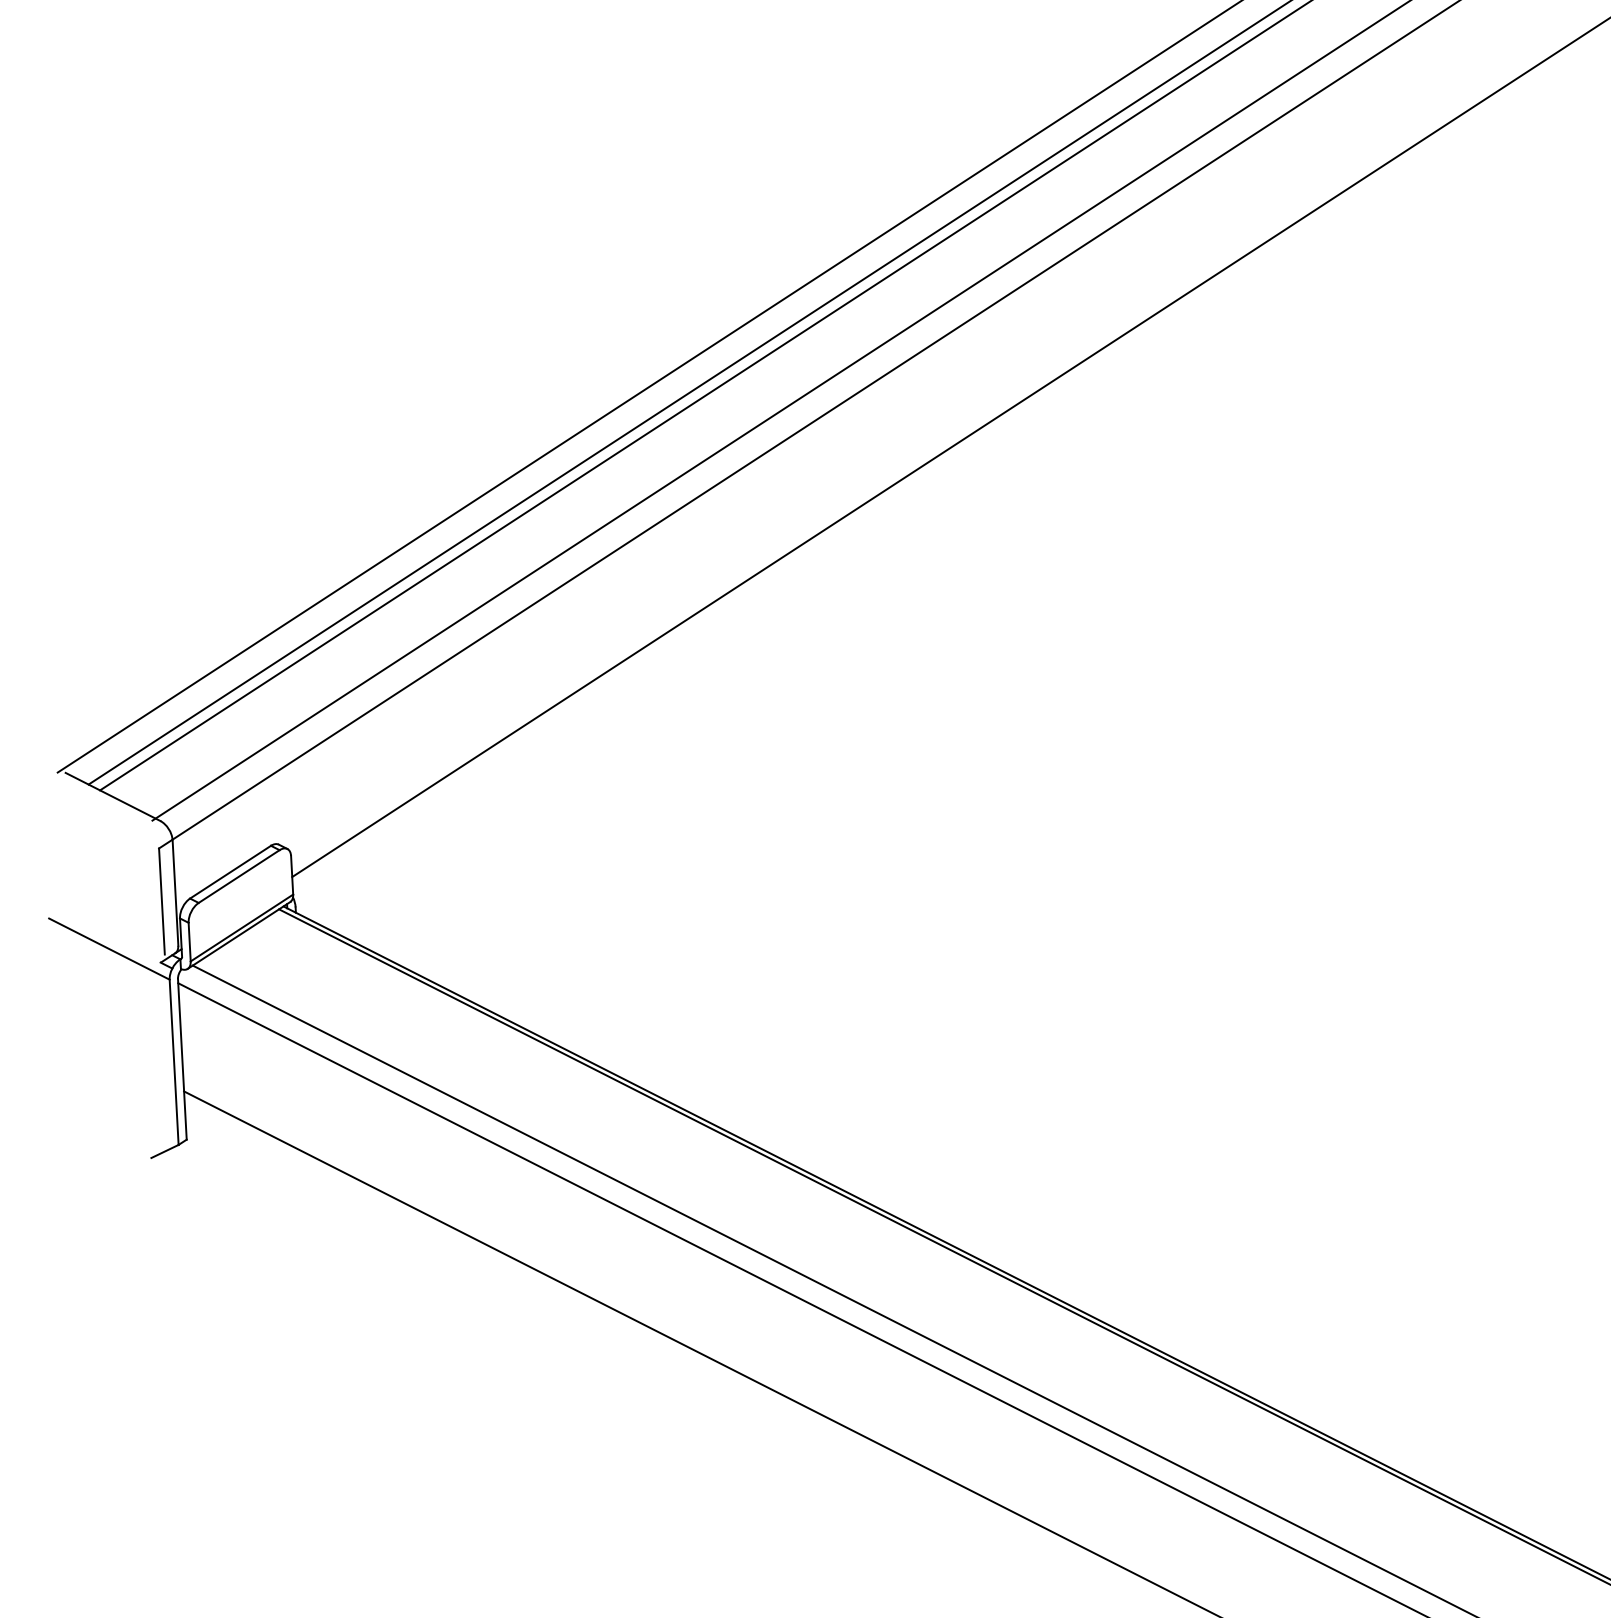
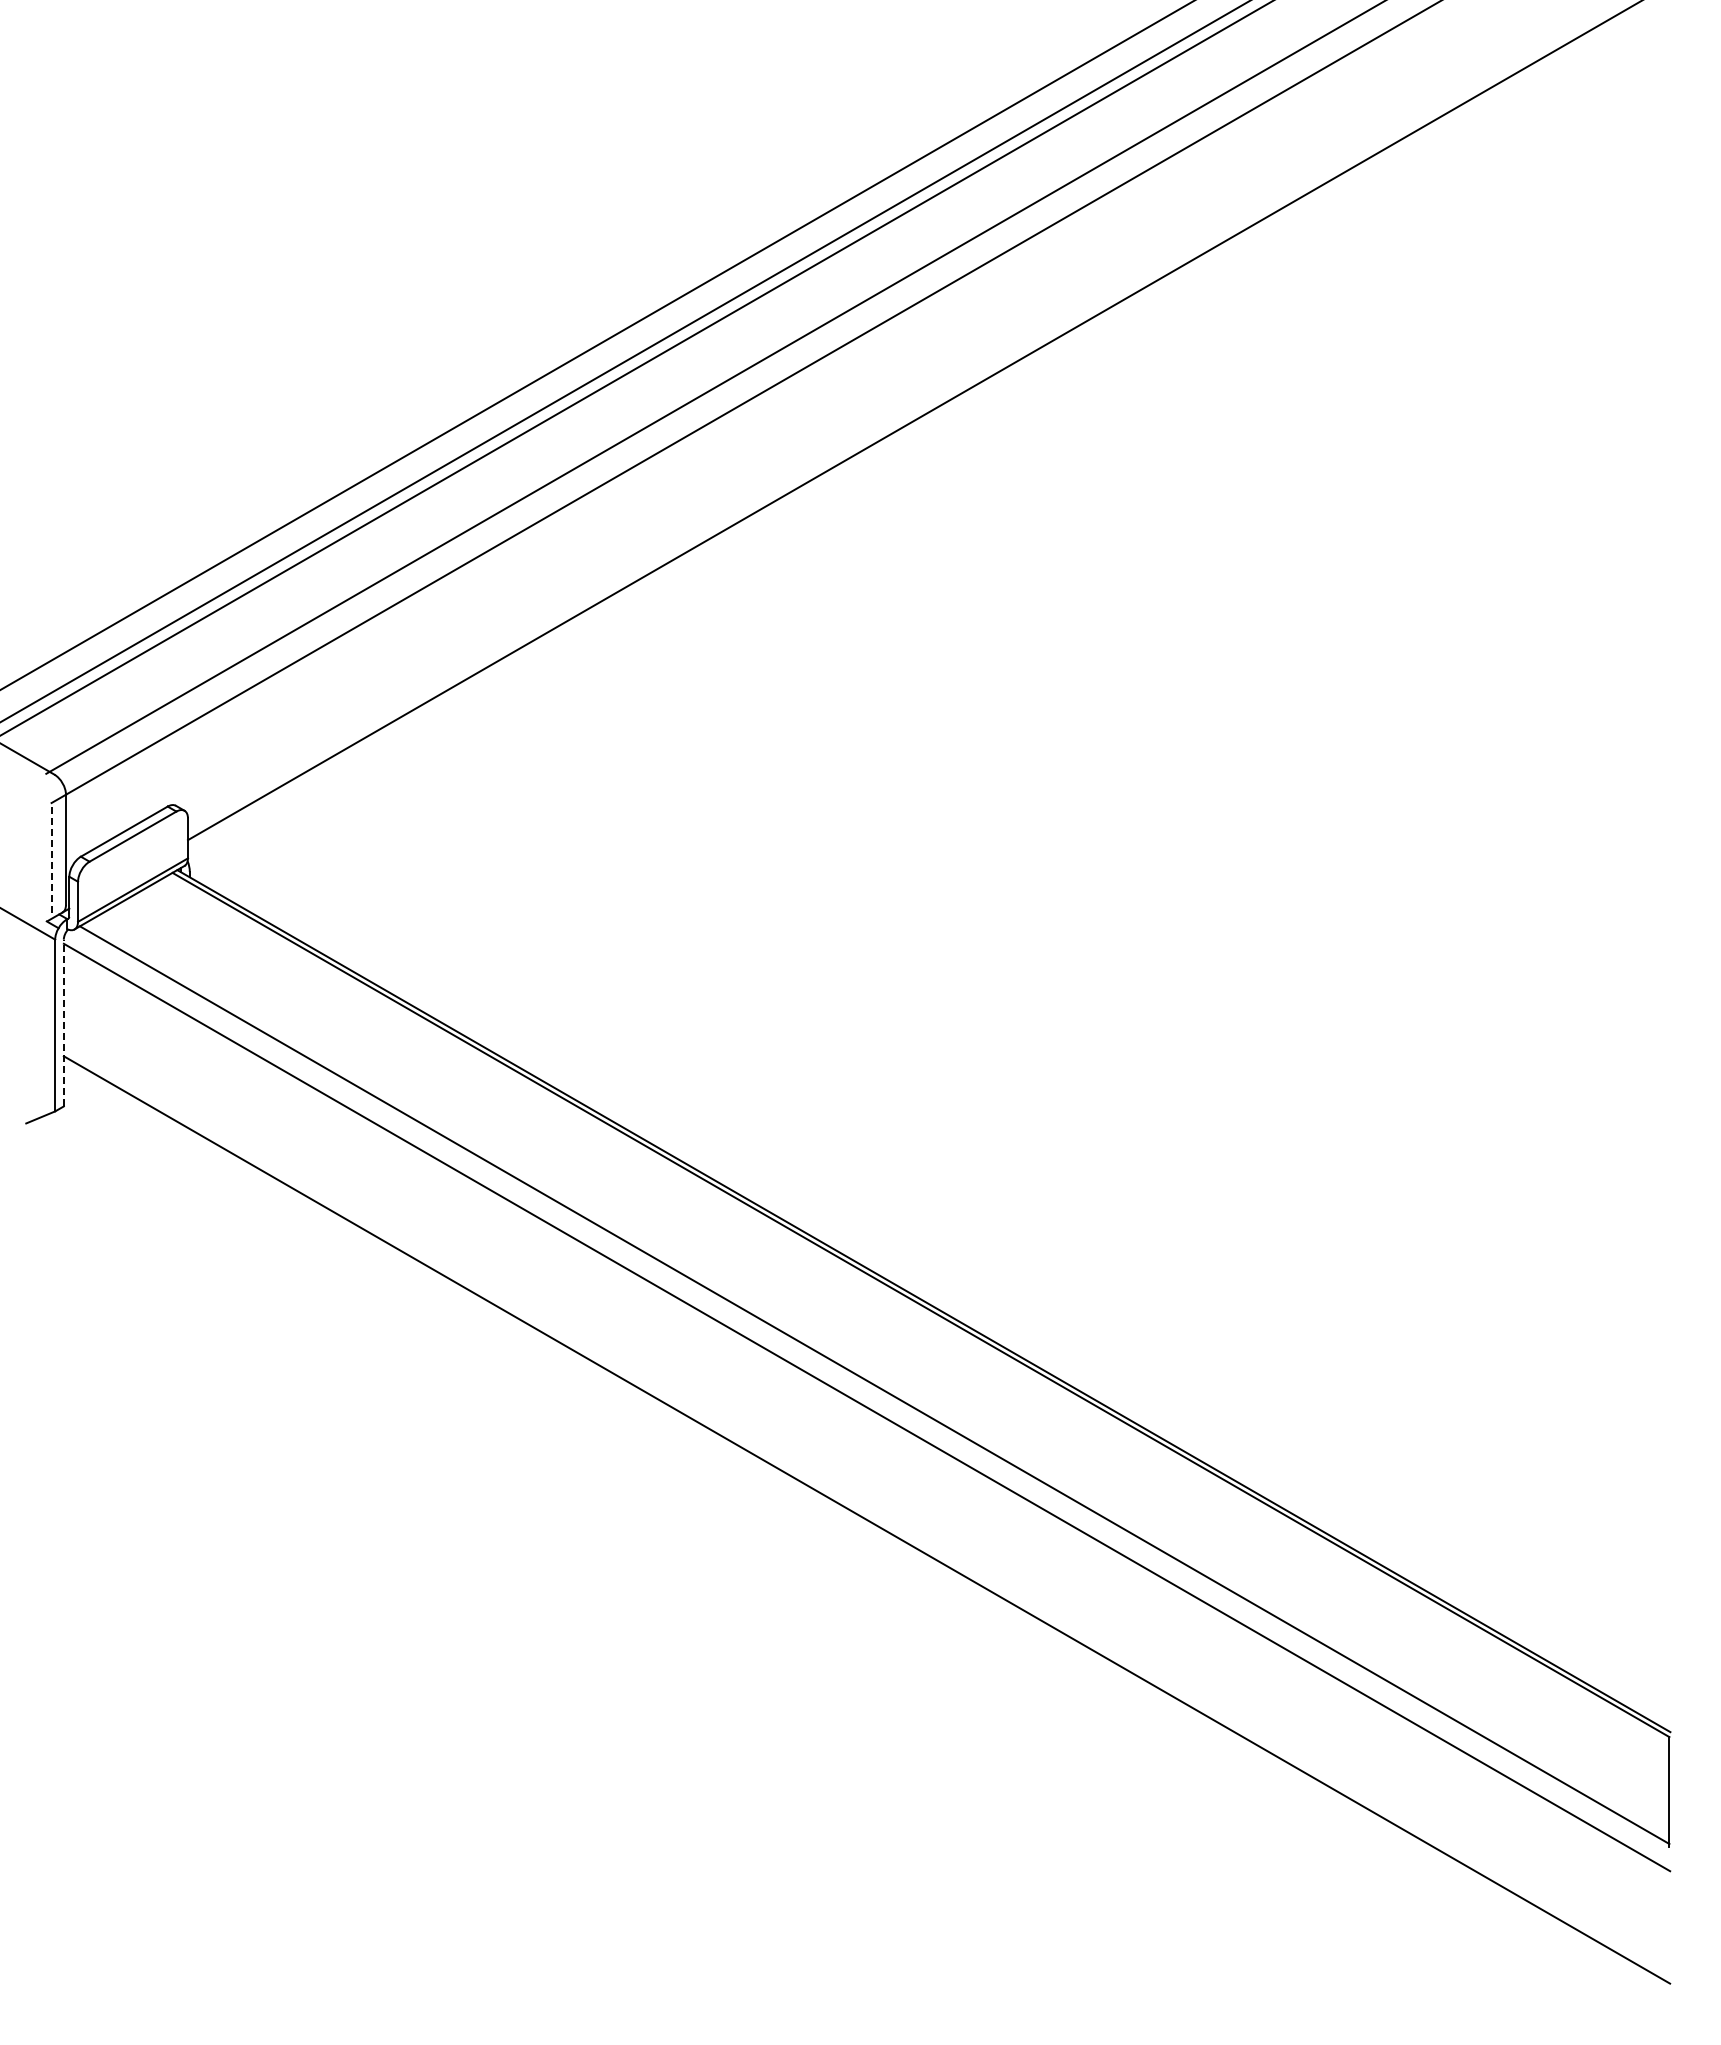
line: (161, 900) -> (51, 857), solid -> dashed
line: (181, 1058) -> (63, 1022), solid -> dashed

